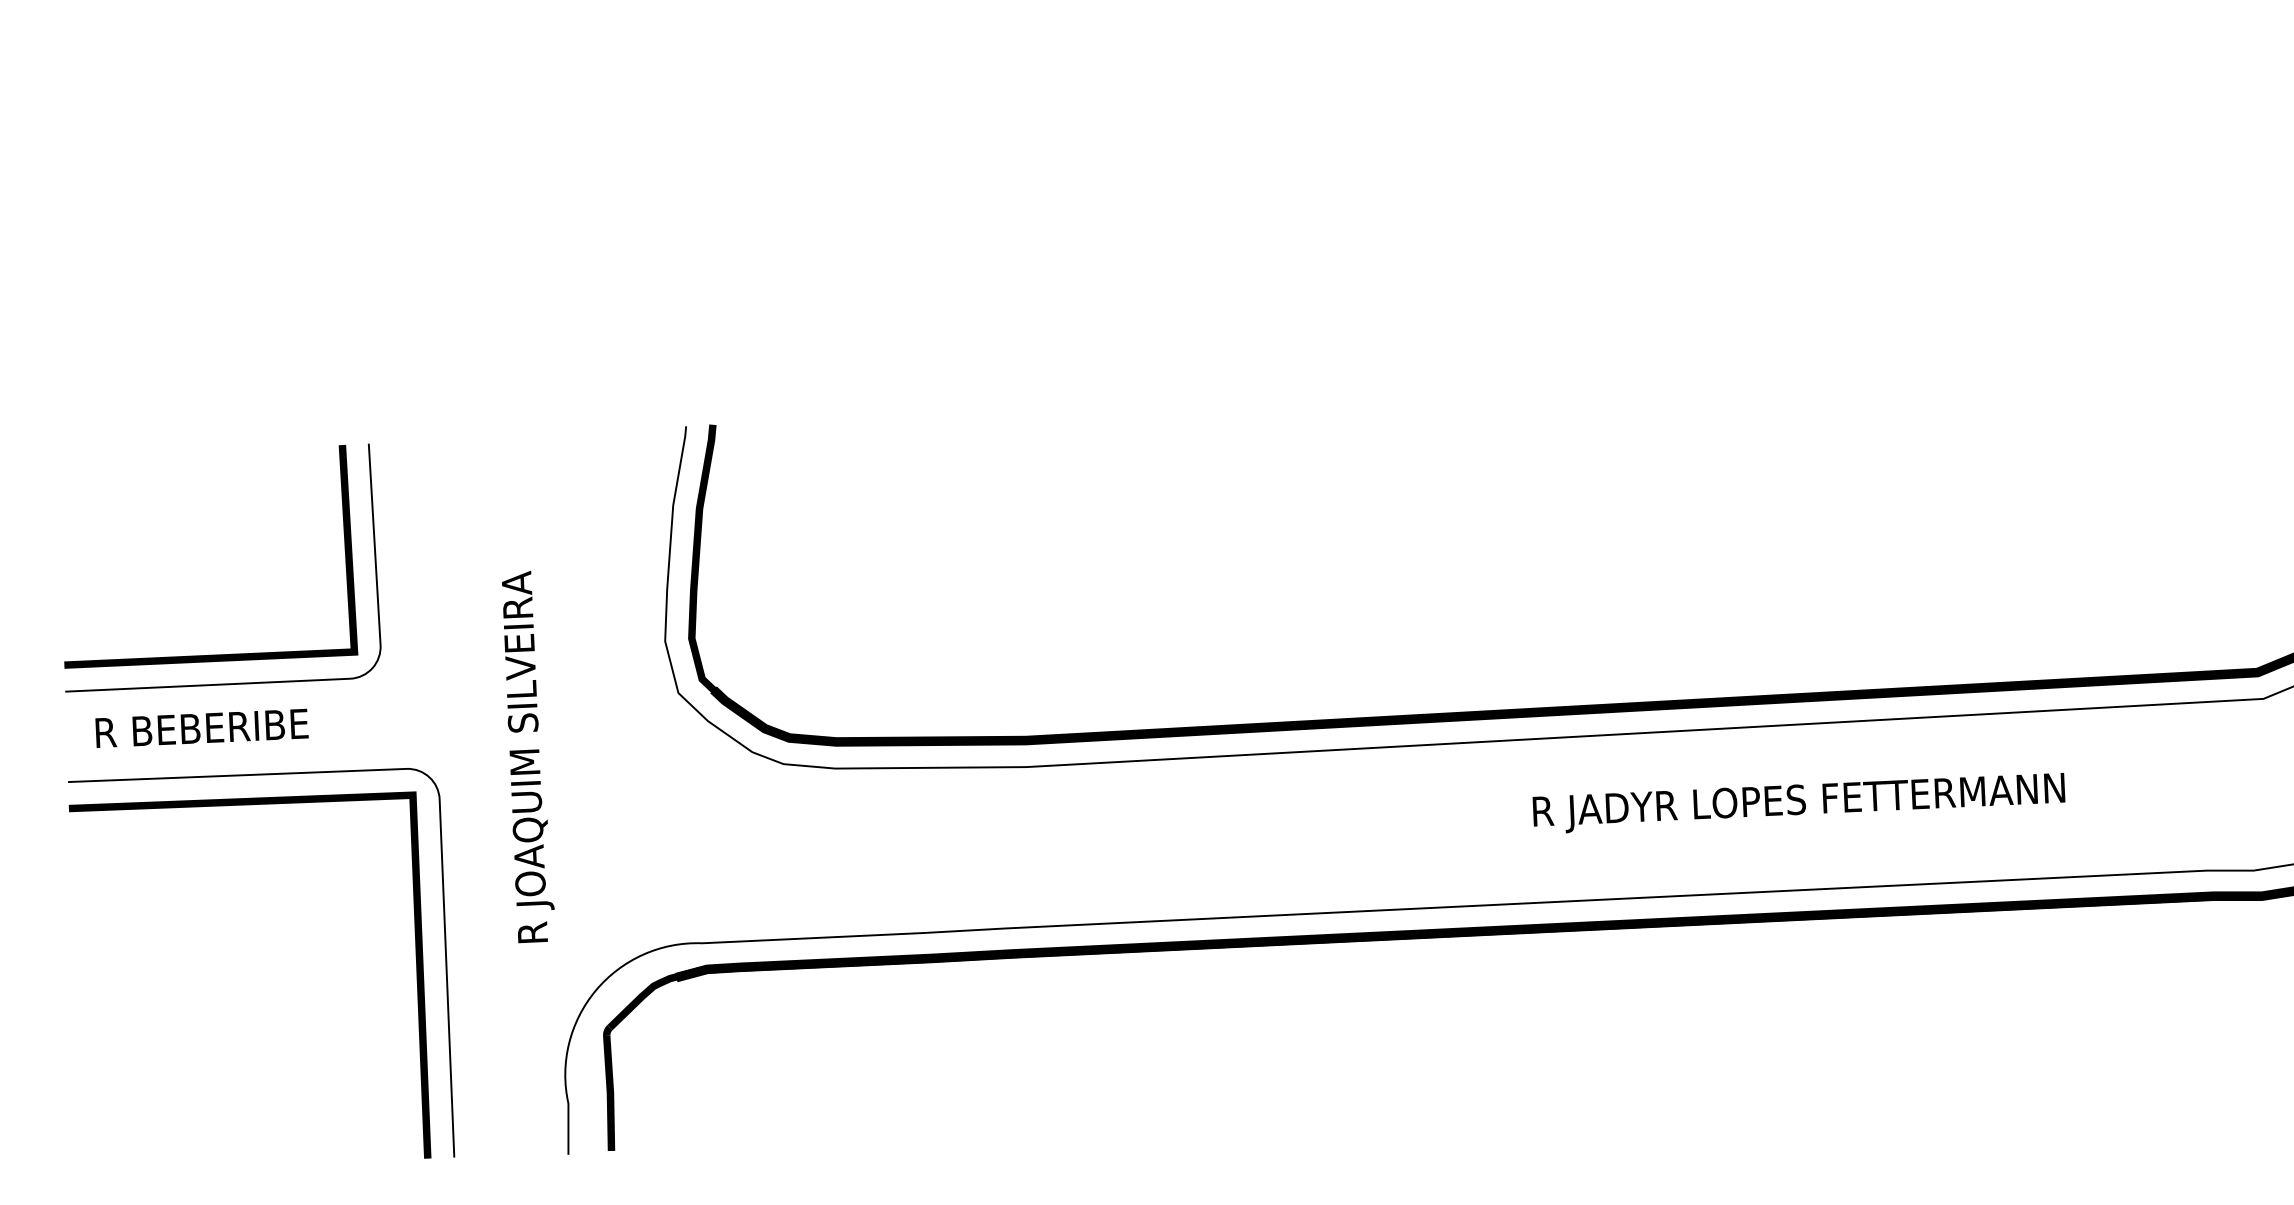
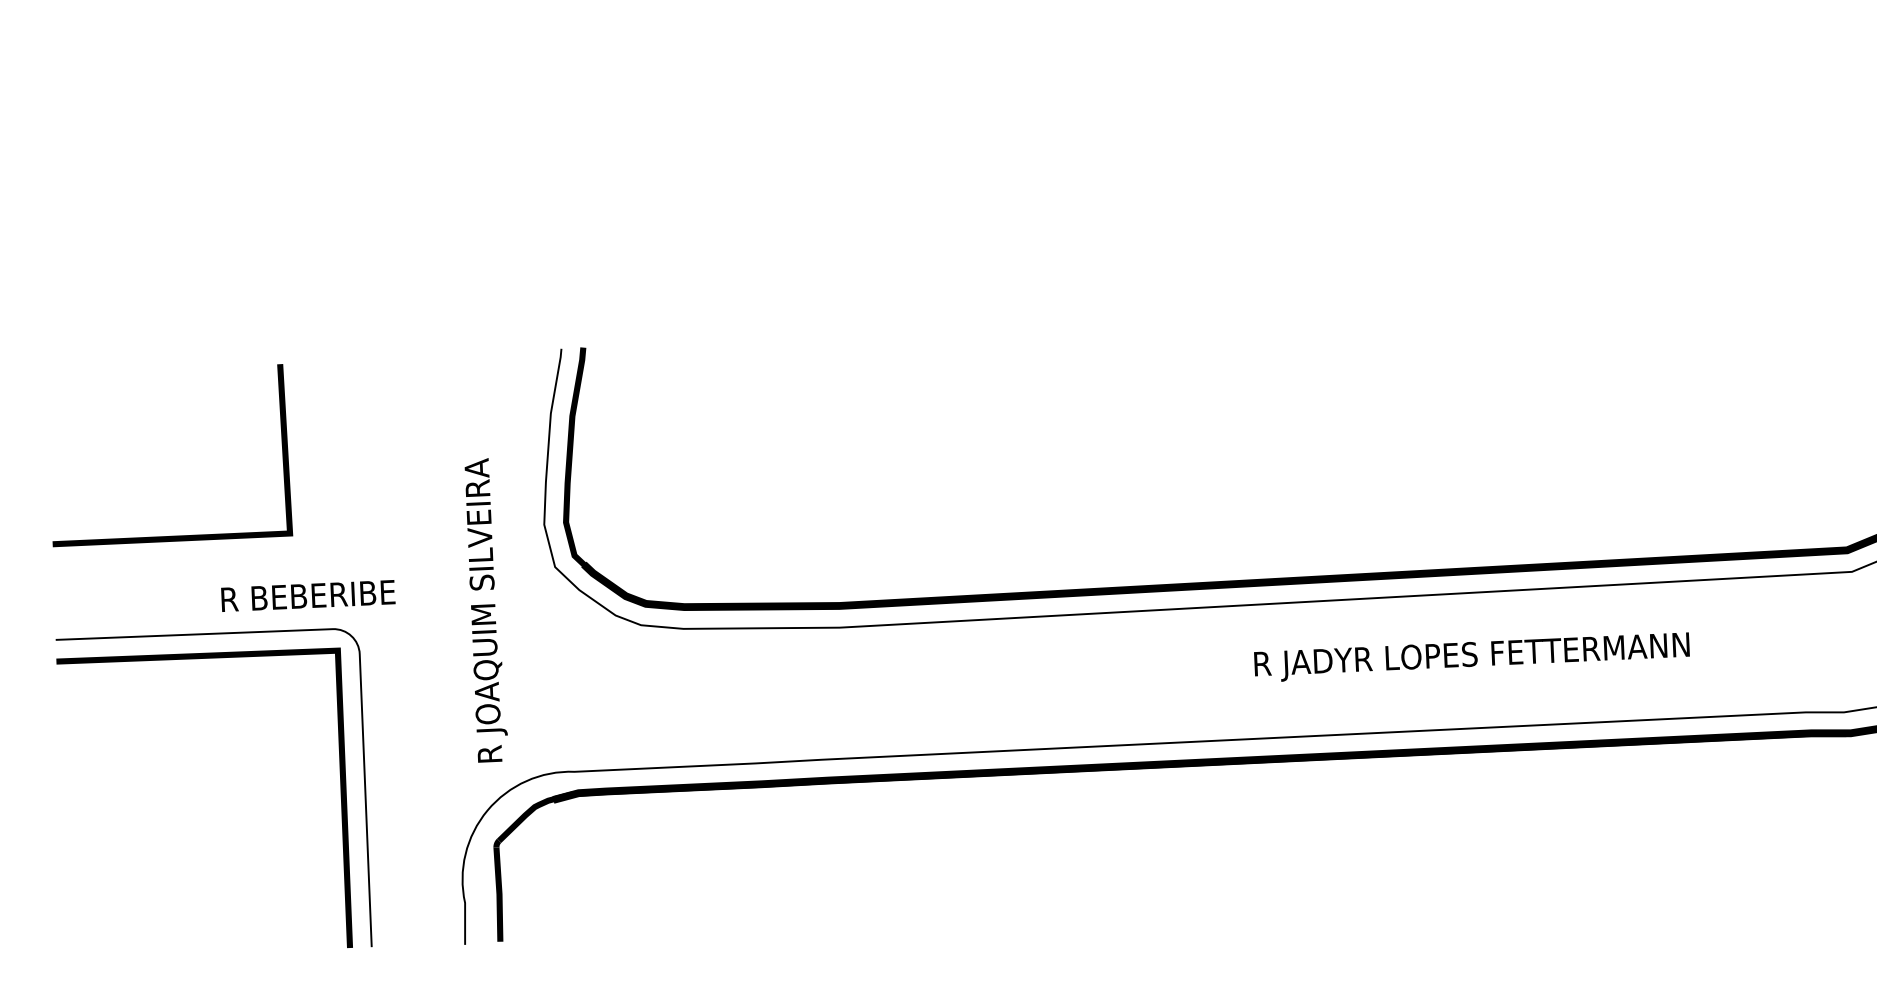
curve: (230, 682) -> (188, 558), removed
text: (202, 727) -> (308, 595), moved
text: (527, 757) -> (485, 610), moved

